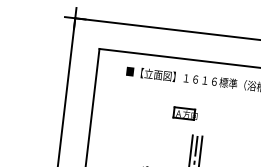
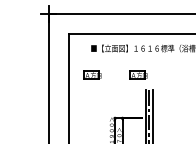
part: (124, 106) -> (92, 74), added

